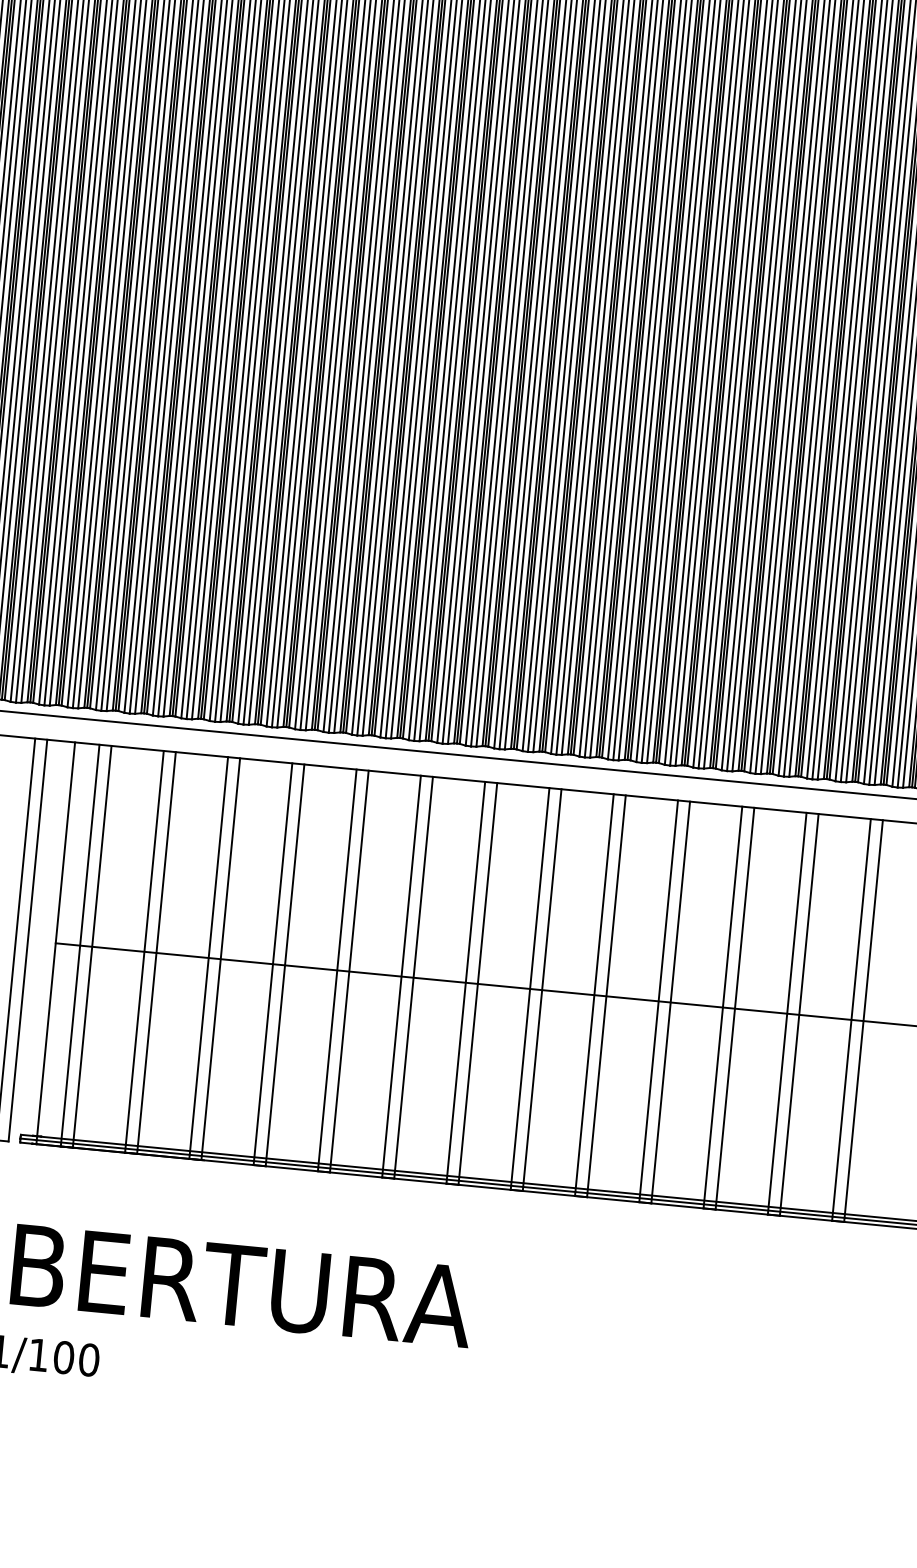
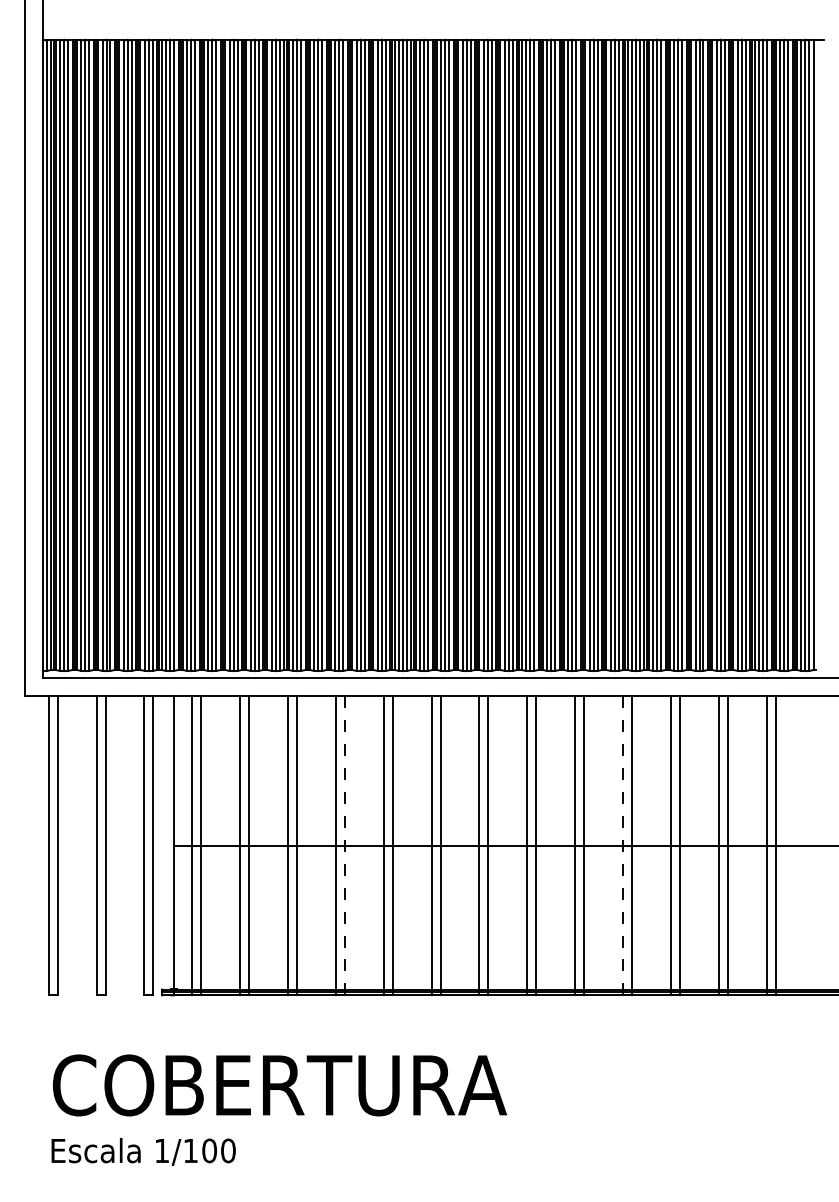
line: (284, 964) -> (344, 845), solid -> dashed
line: (659, 1000) -> (623, 845), solid -> dashed

